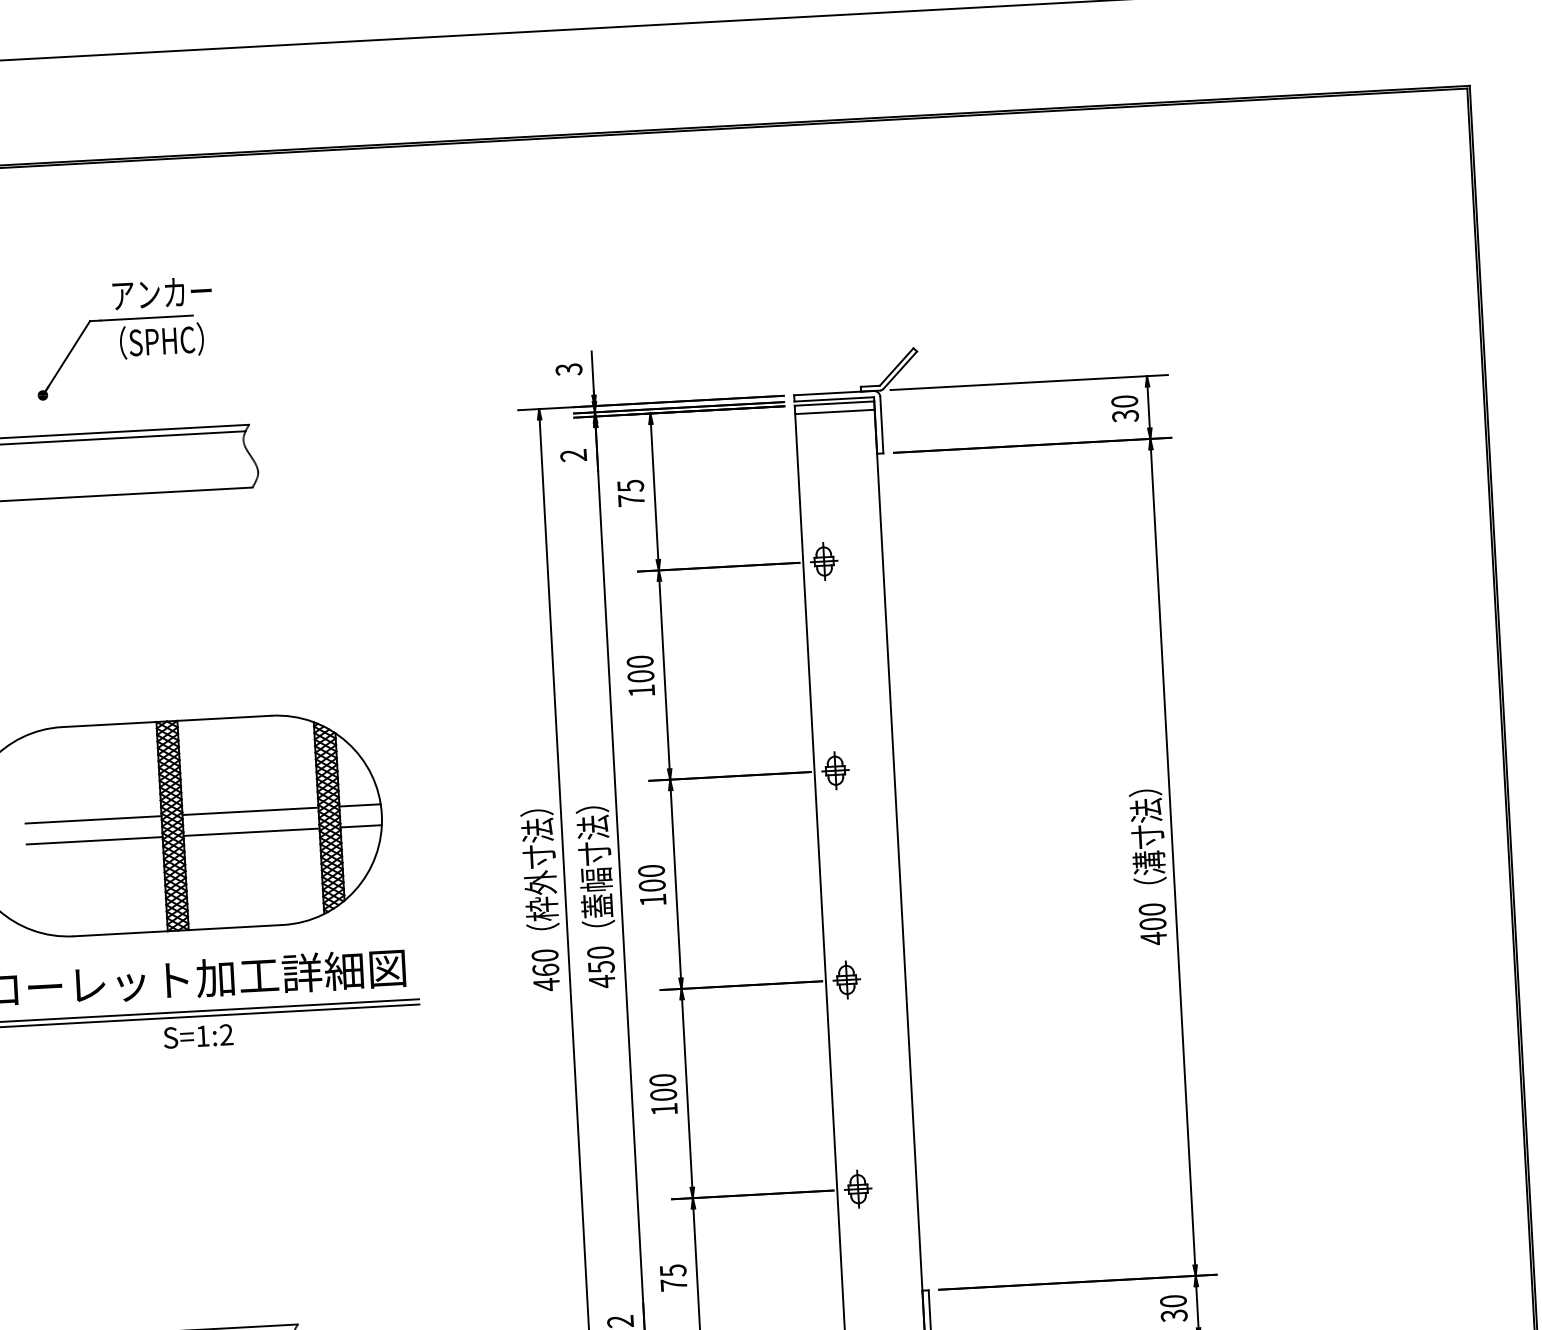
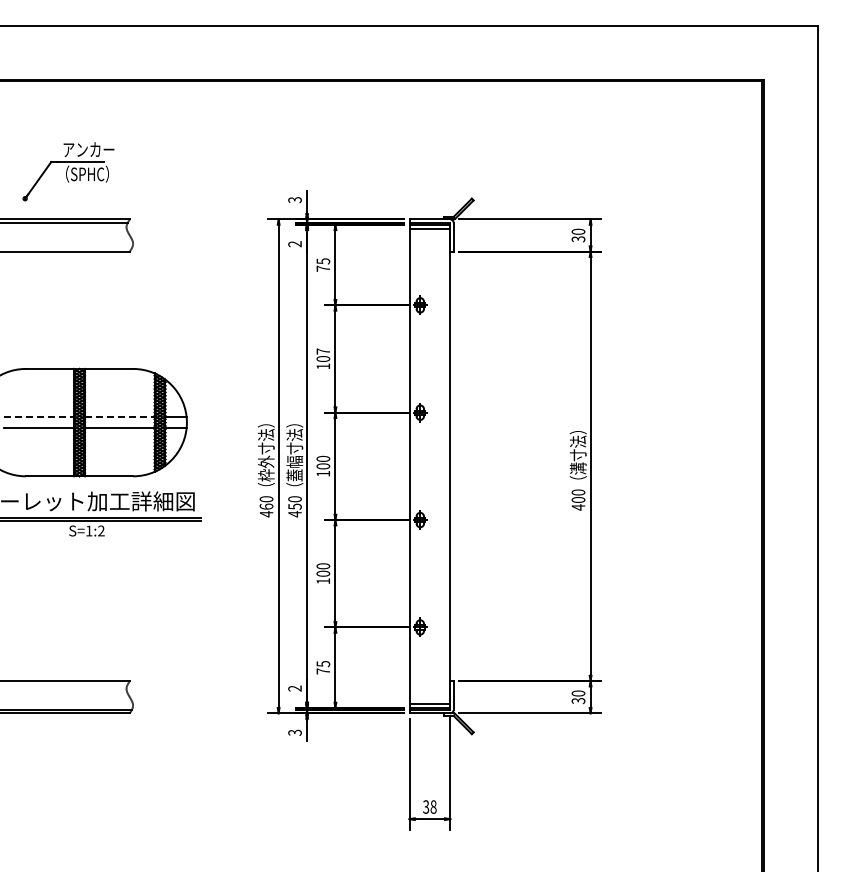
text: (640, 661) -> (323, 351), 100 -> 107
line: (249, 811) -> (119, 417), solid -> dashed
line: (94, 820) -> (39, 417), solid -> dashed

